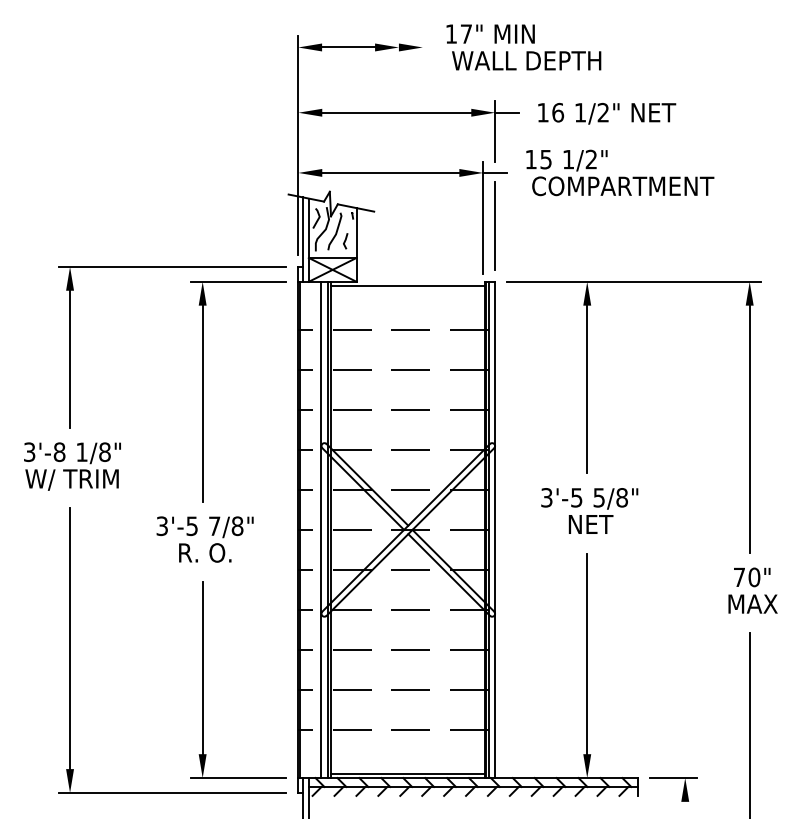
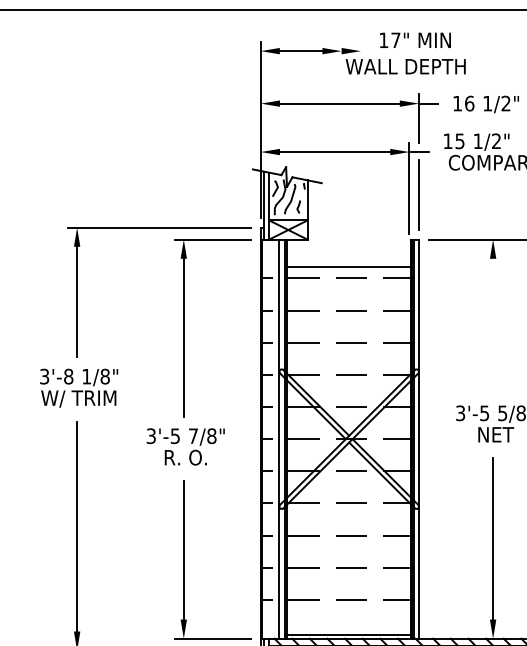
text: (526, 60) -> (405, 66), moved
line: (407, 286) -> (348, 267), moved
line: (587, 389) -> (493, 326), removed

